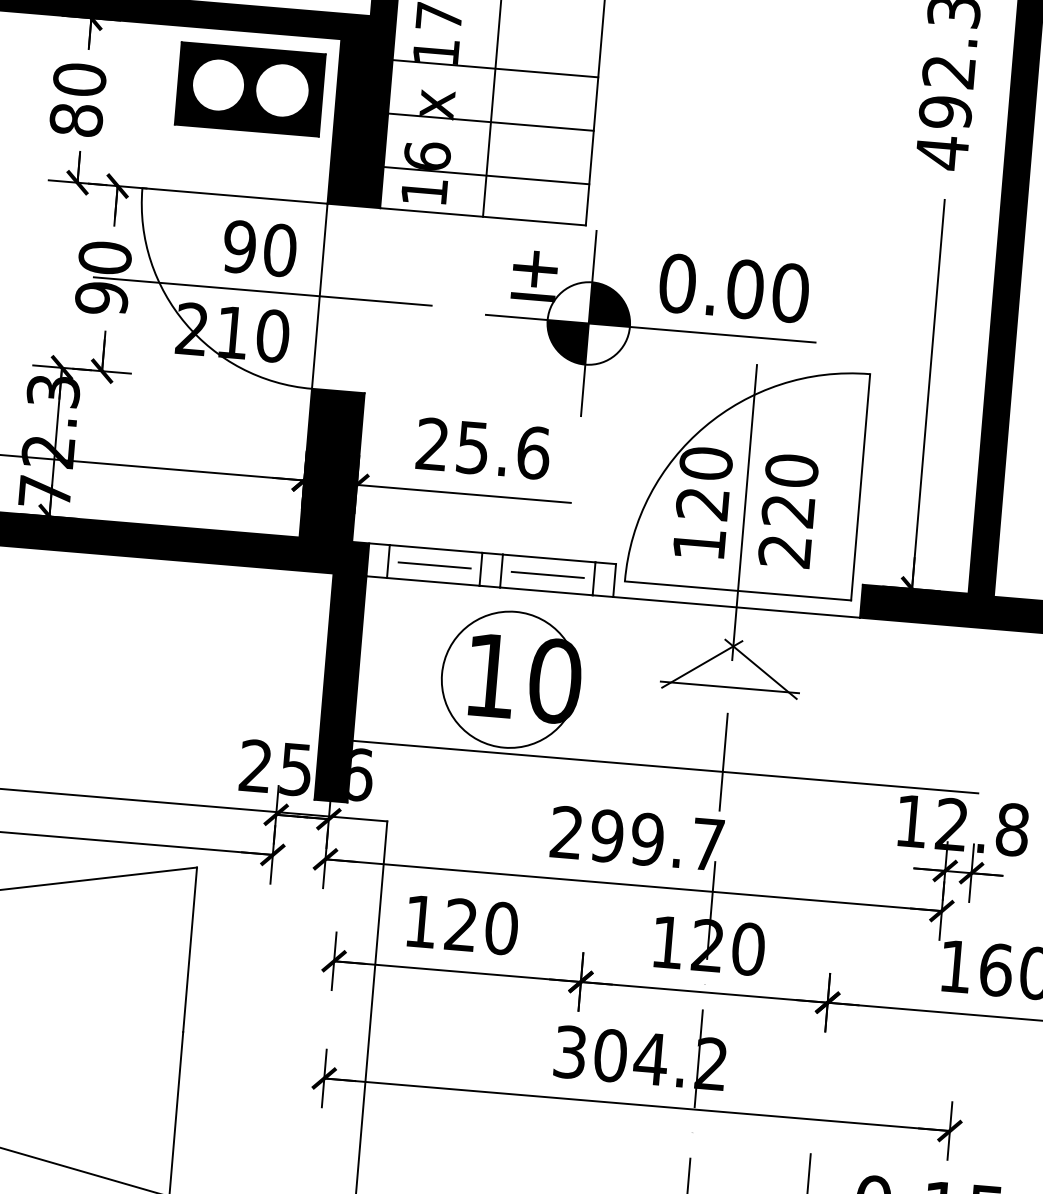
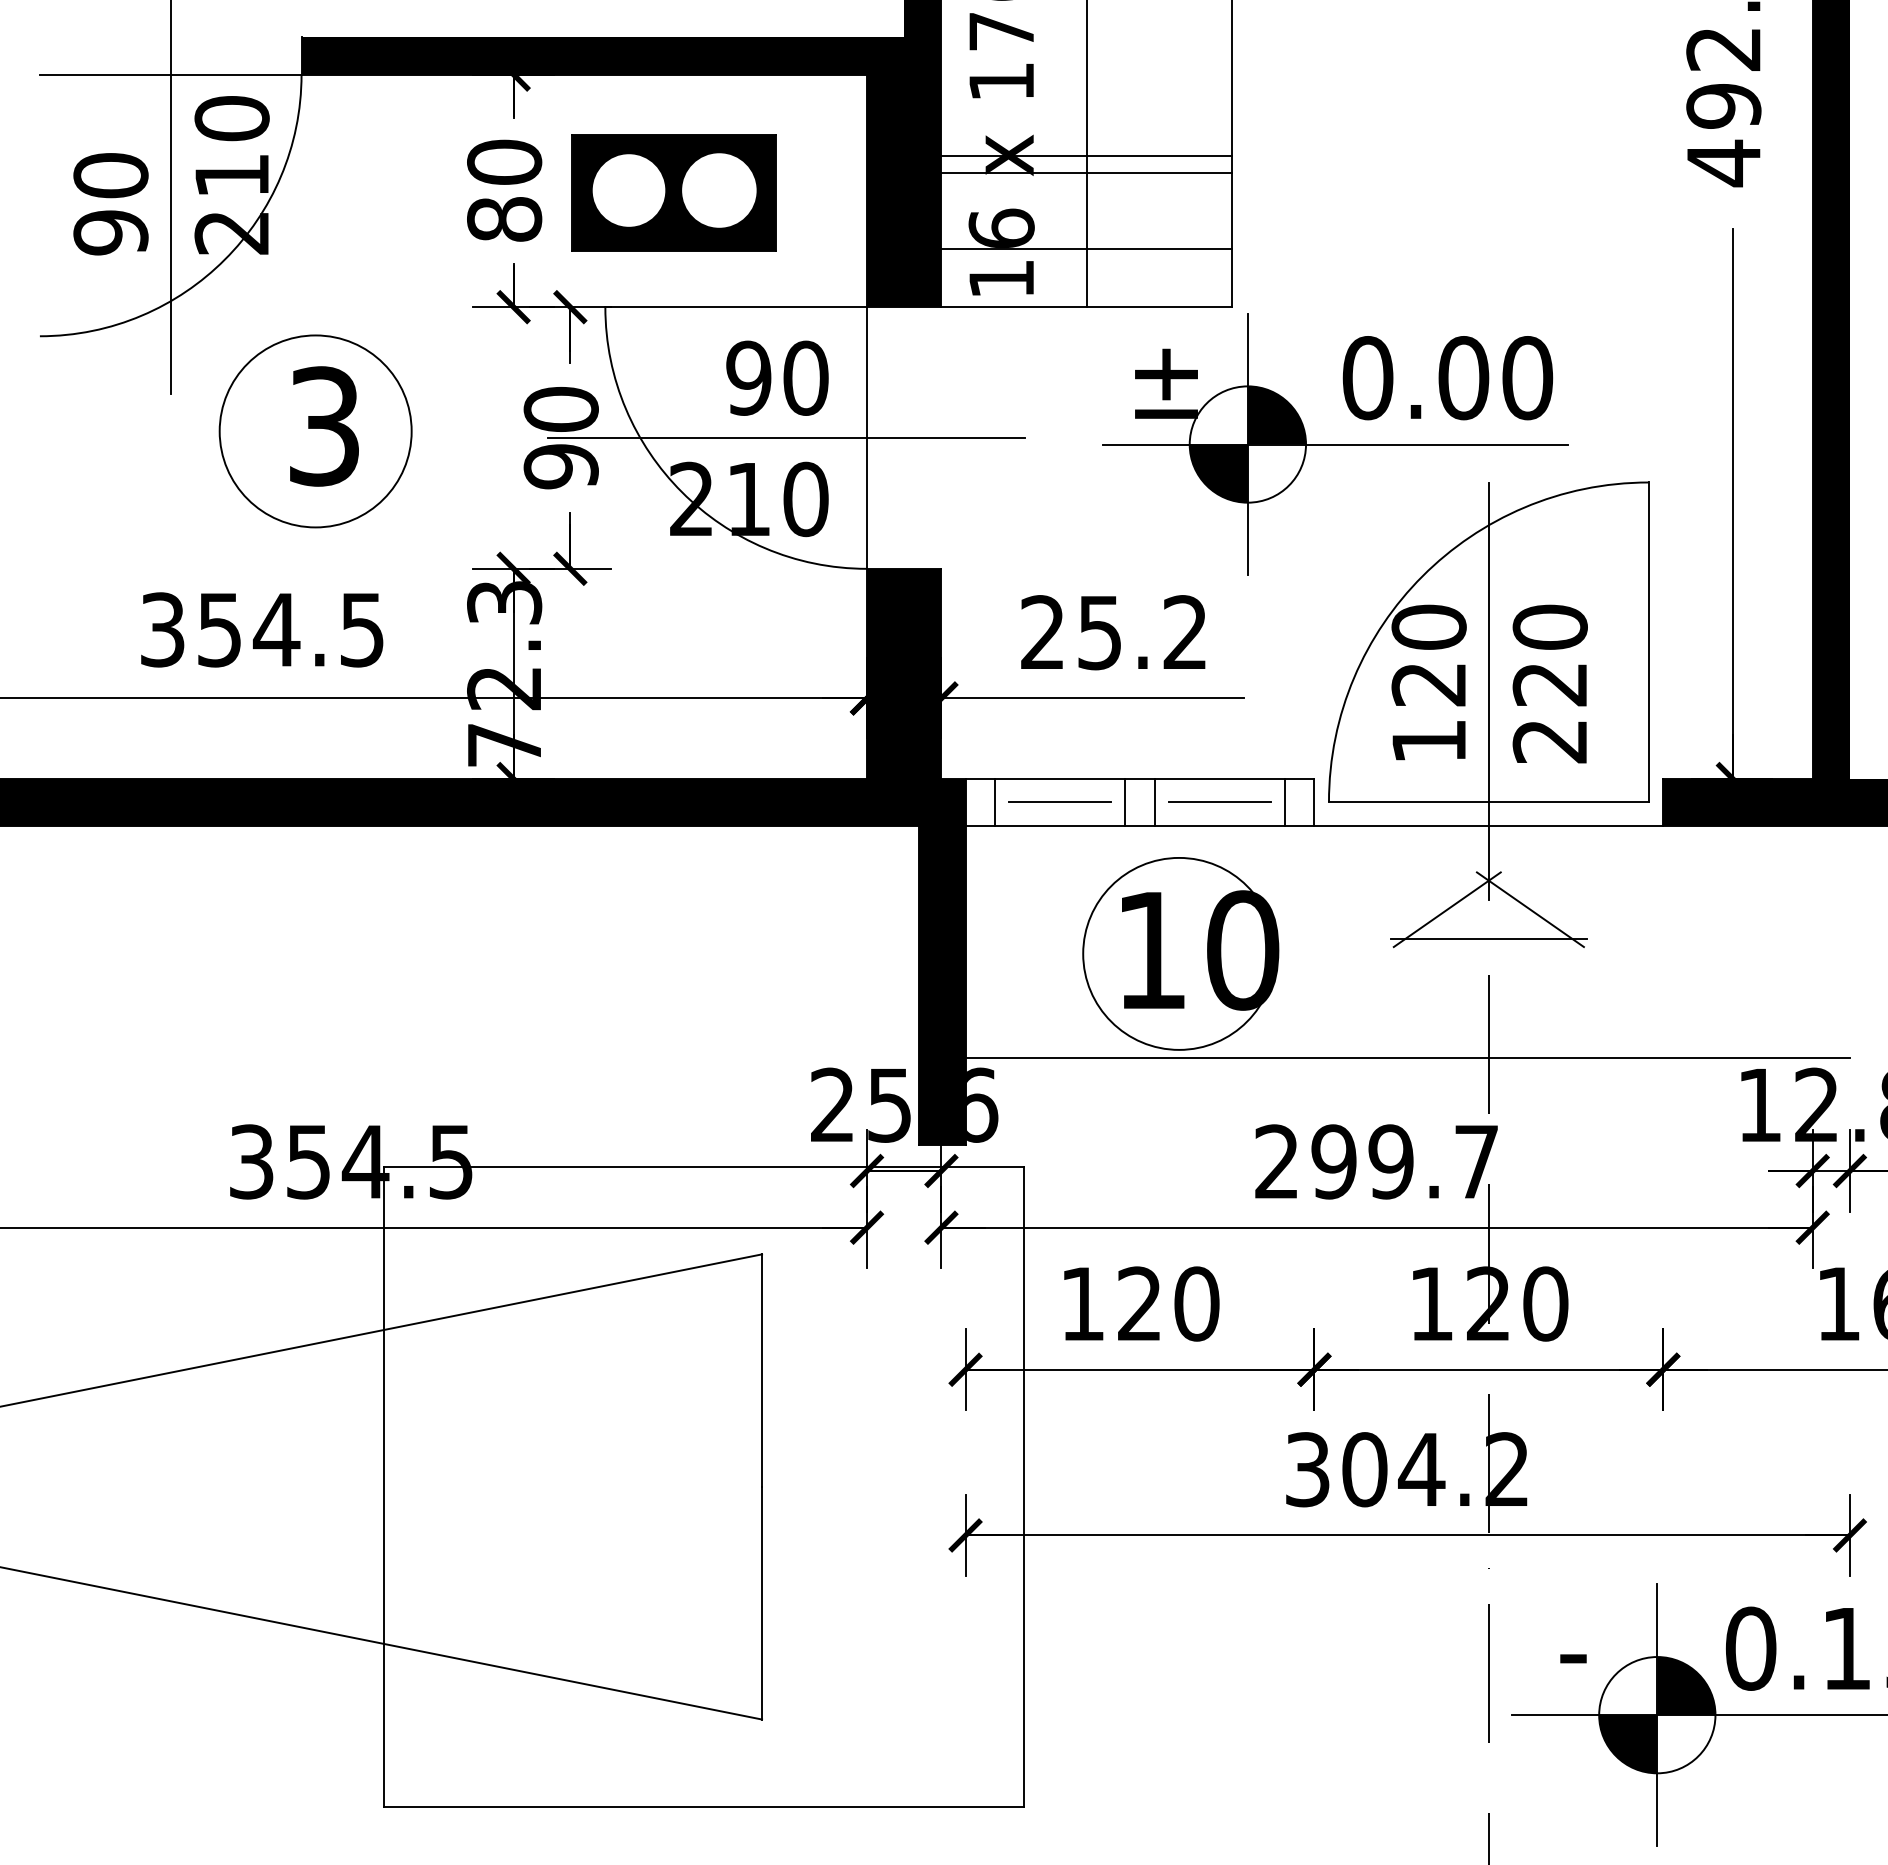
line: (495, 68) -> (1086, 155), moved
part: (249, 89) -> (673, 192), moved
text: (533, 452) -> (1185, 632), 25.6 -> 25.2

